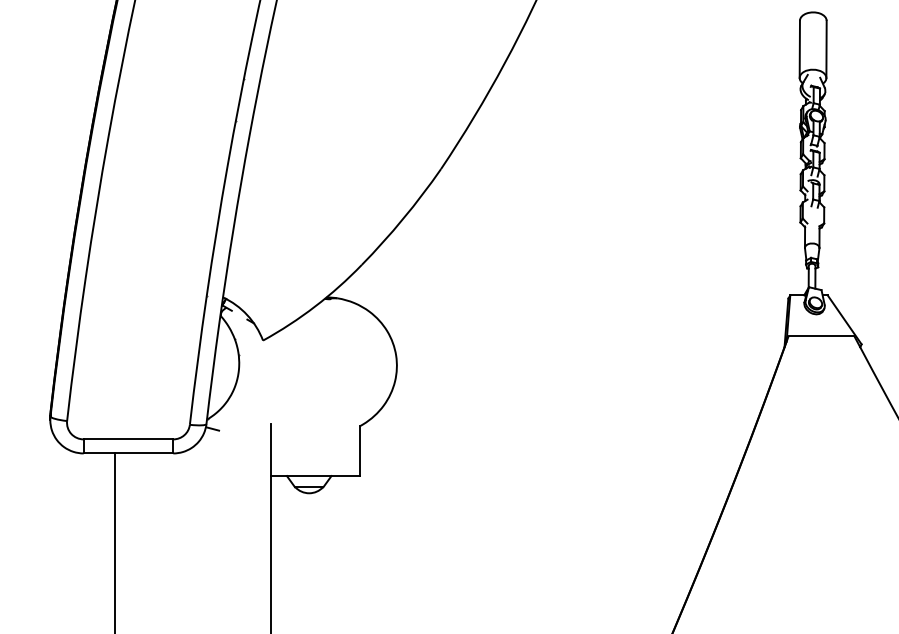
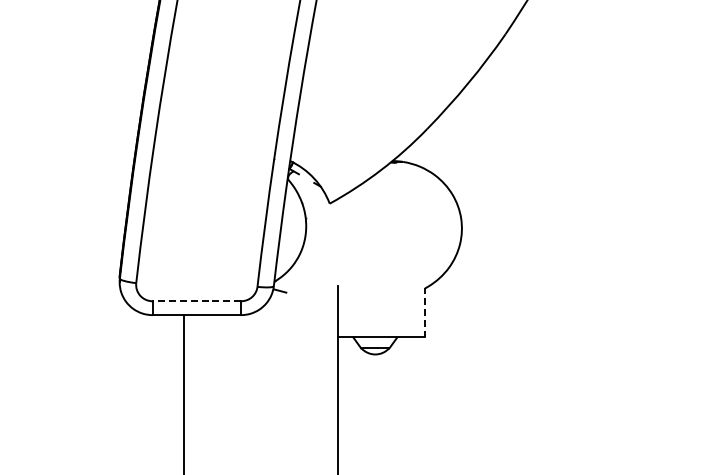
line: (128, 439) -> (196, 301), solid -> dashed
line: (359, 451) -> (424, 313), solid -> dashed

